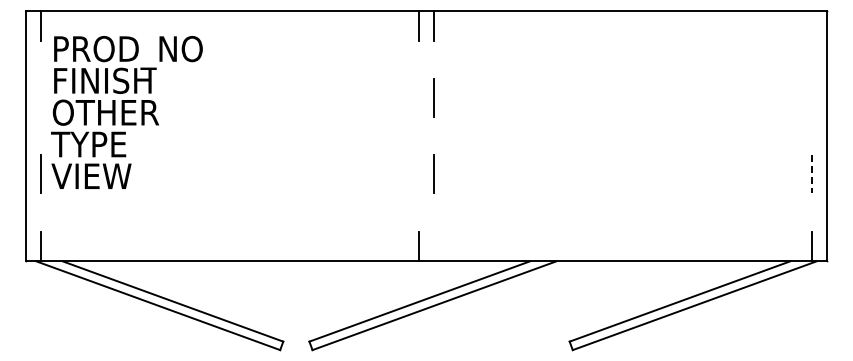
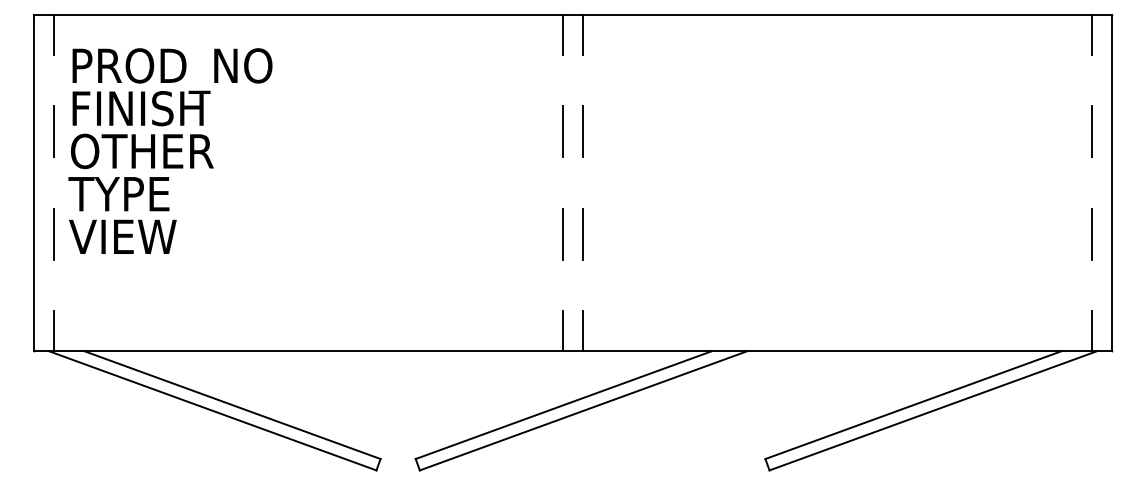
line: (812, 25) -> (1091, 34), added
line: (40, 97) -> (54, 130), added
line: (418, 97) -> (562, 130), added
line: (812, 97) -> (1091, 130), added
line: (418, 174) -> (562, 234), added
line: (812, 174) -> (1091, 234), dashed -> solid
line: (434, 246) -> (583, 331), added

